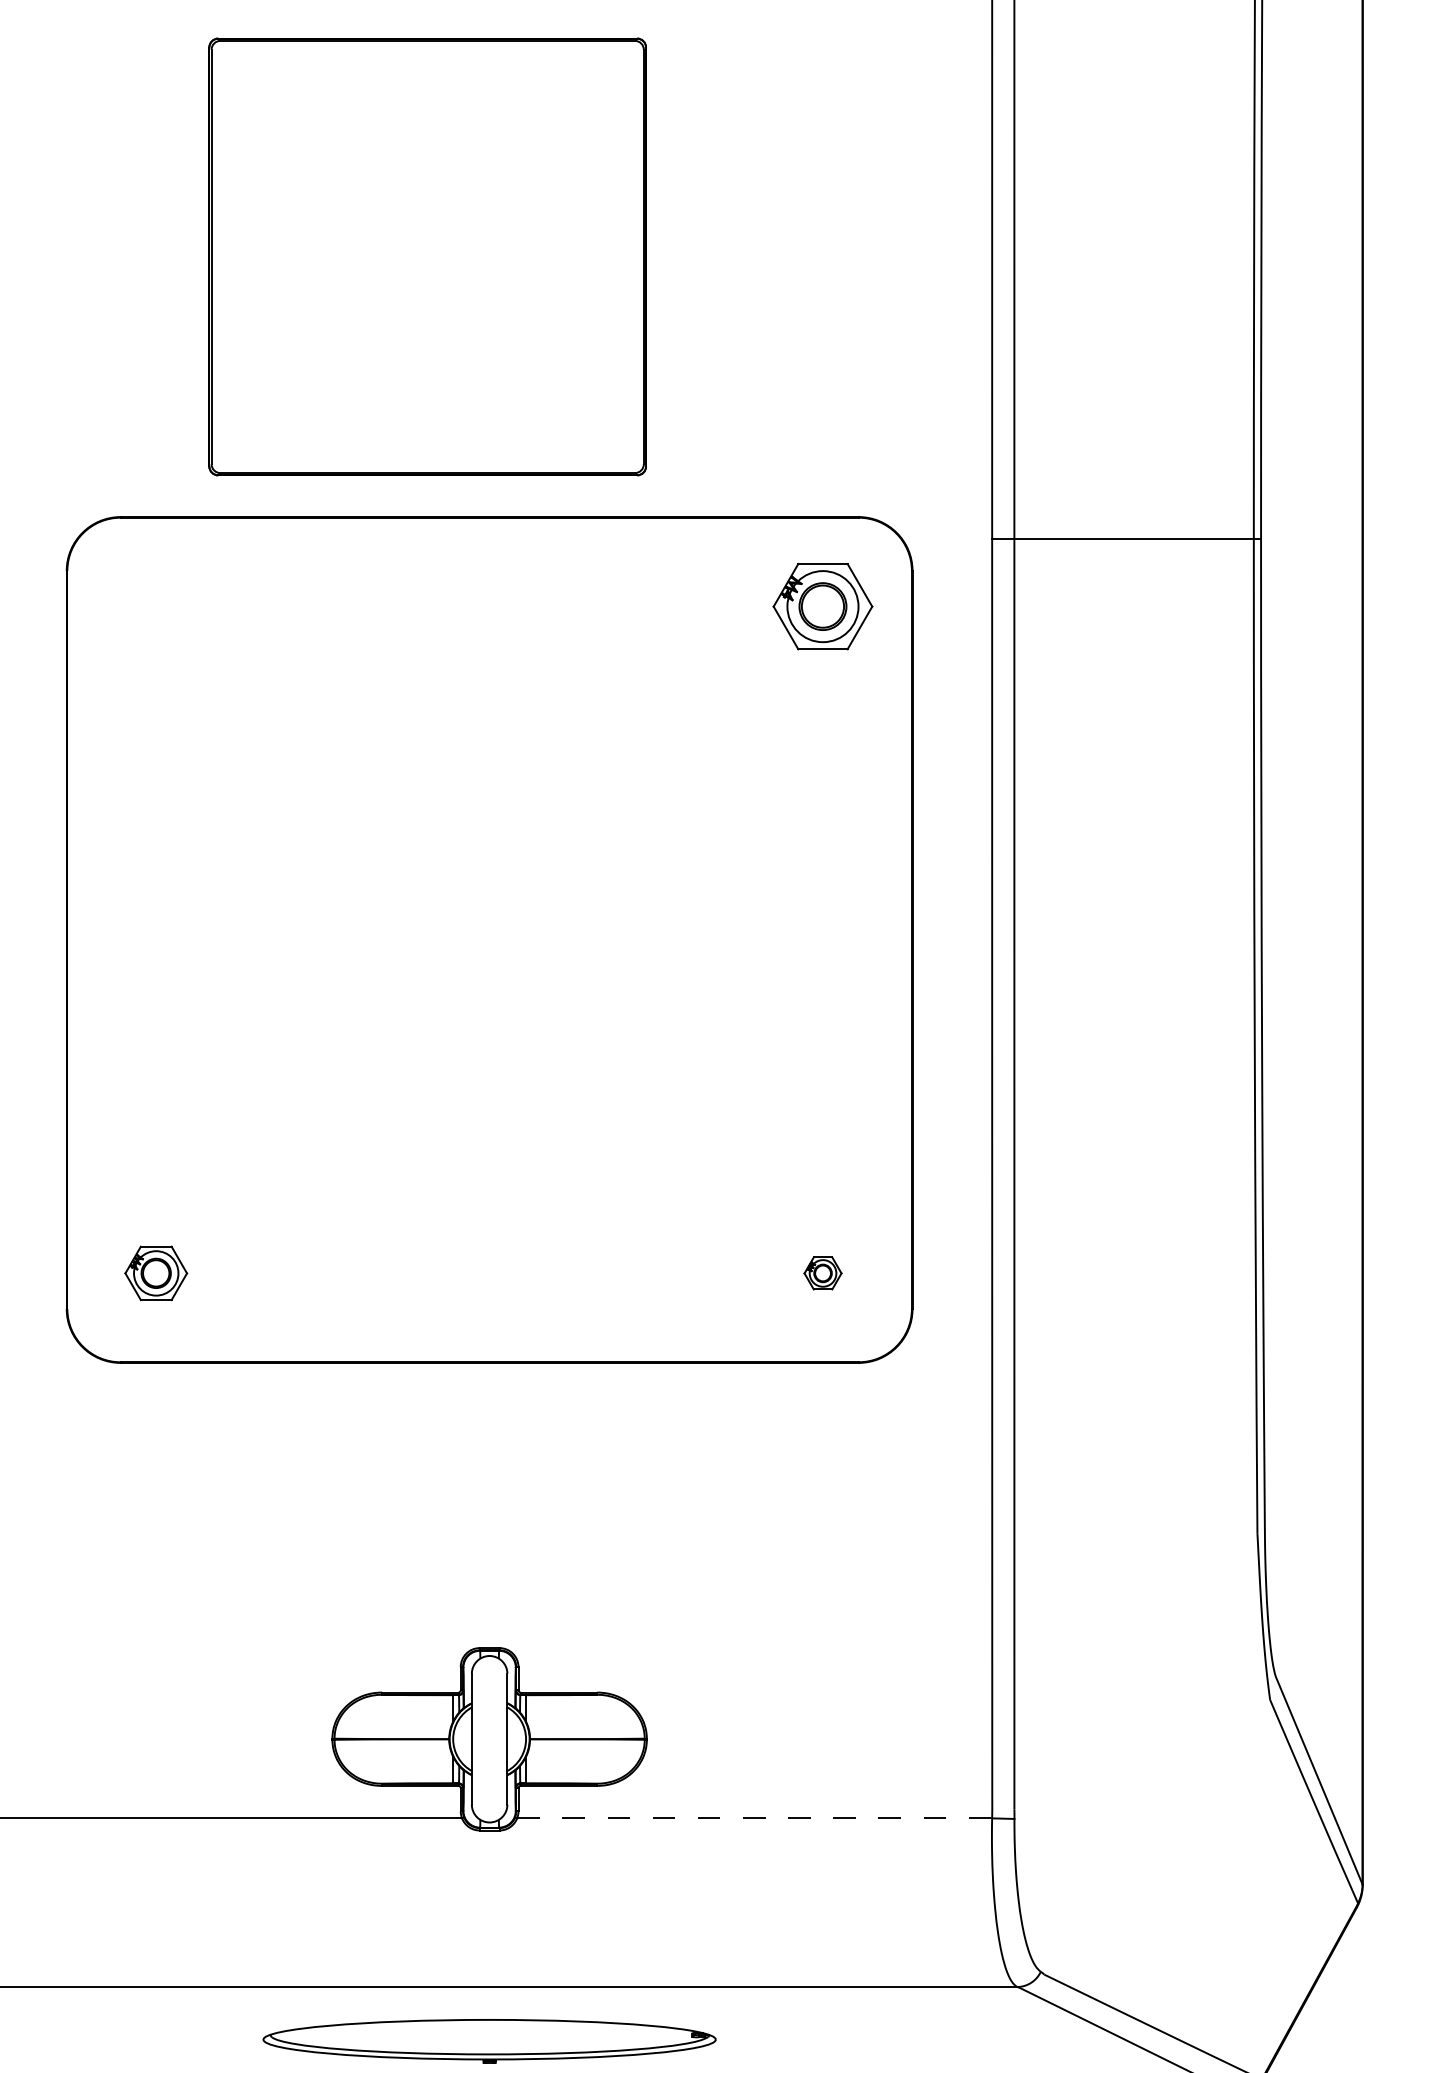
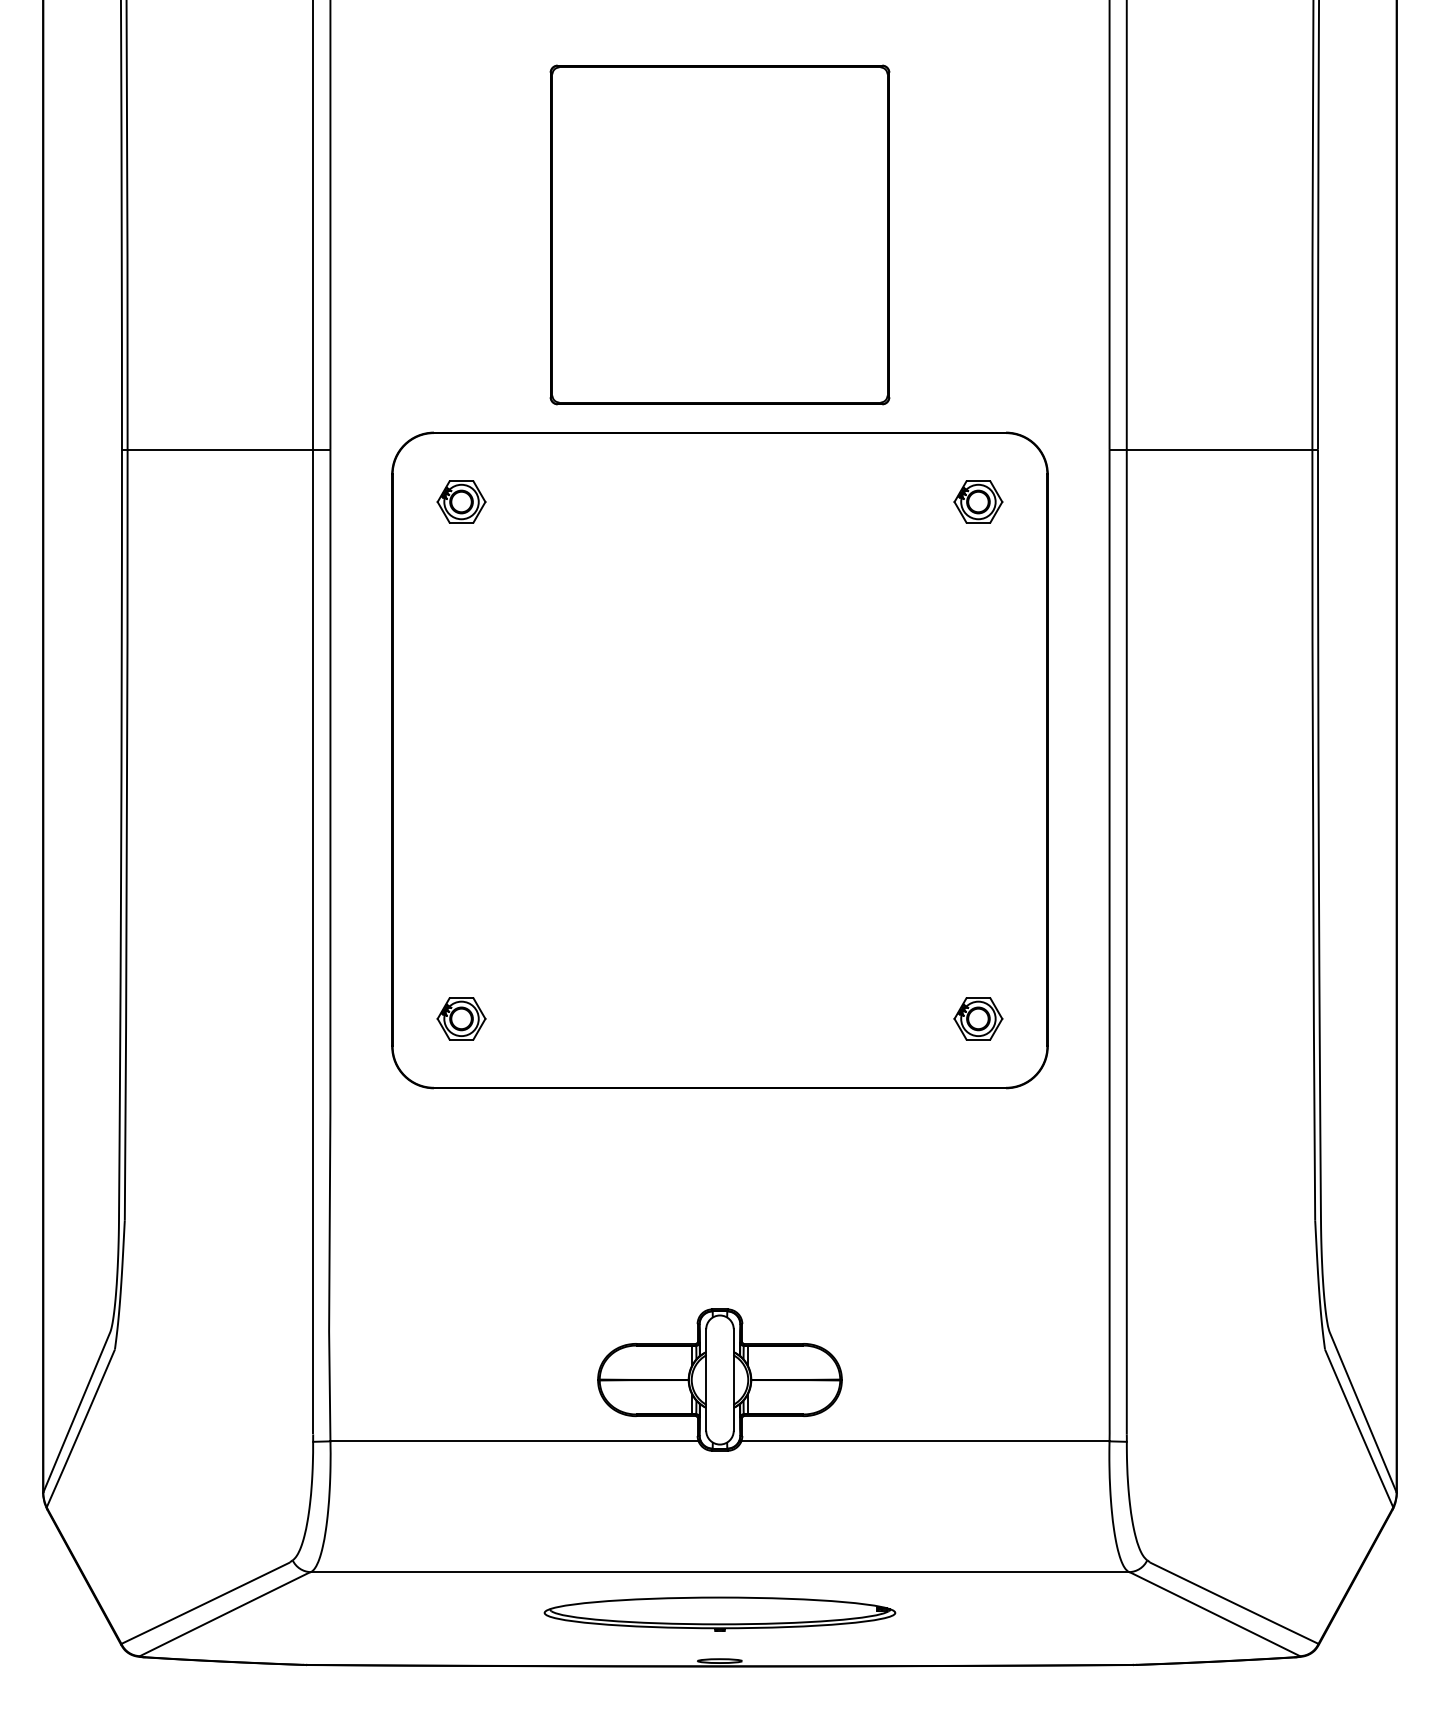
part: (427, 256) -> (719, 234), moved
part: (156, 605) -> (461, 501), added
part: (823, 605) -> (978, 501), size x0.62
part: (823, 1272) -> (978, 1018), size x1.67
line: (754, 1818) -> (925, 1441), dashed -> solid

